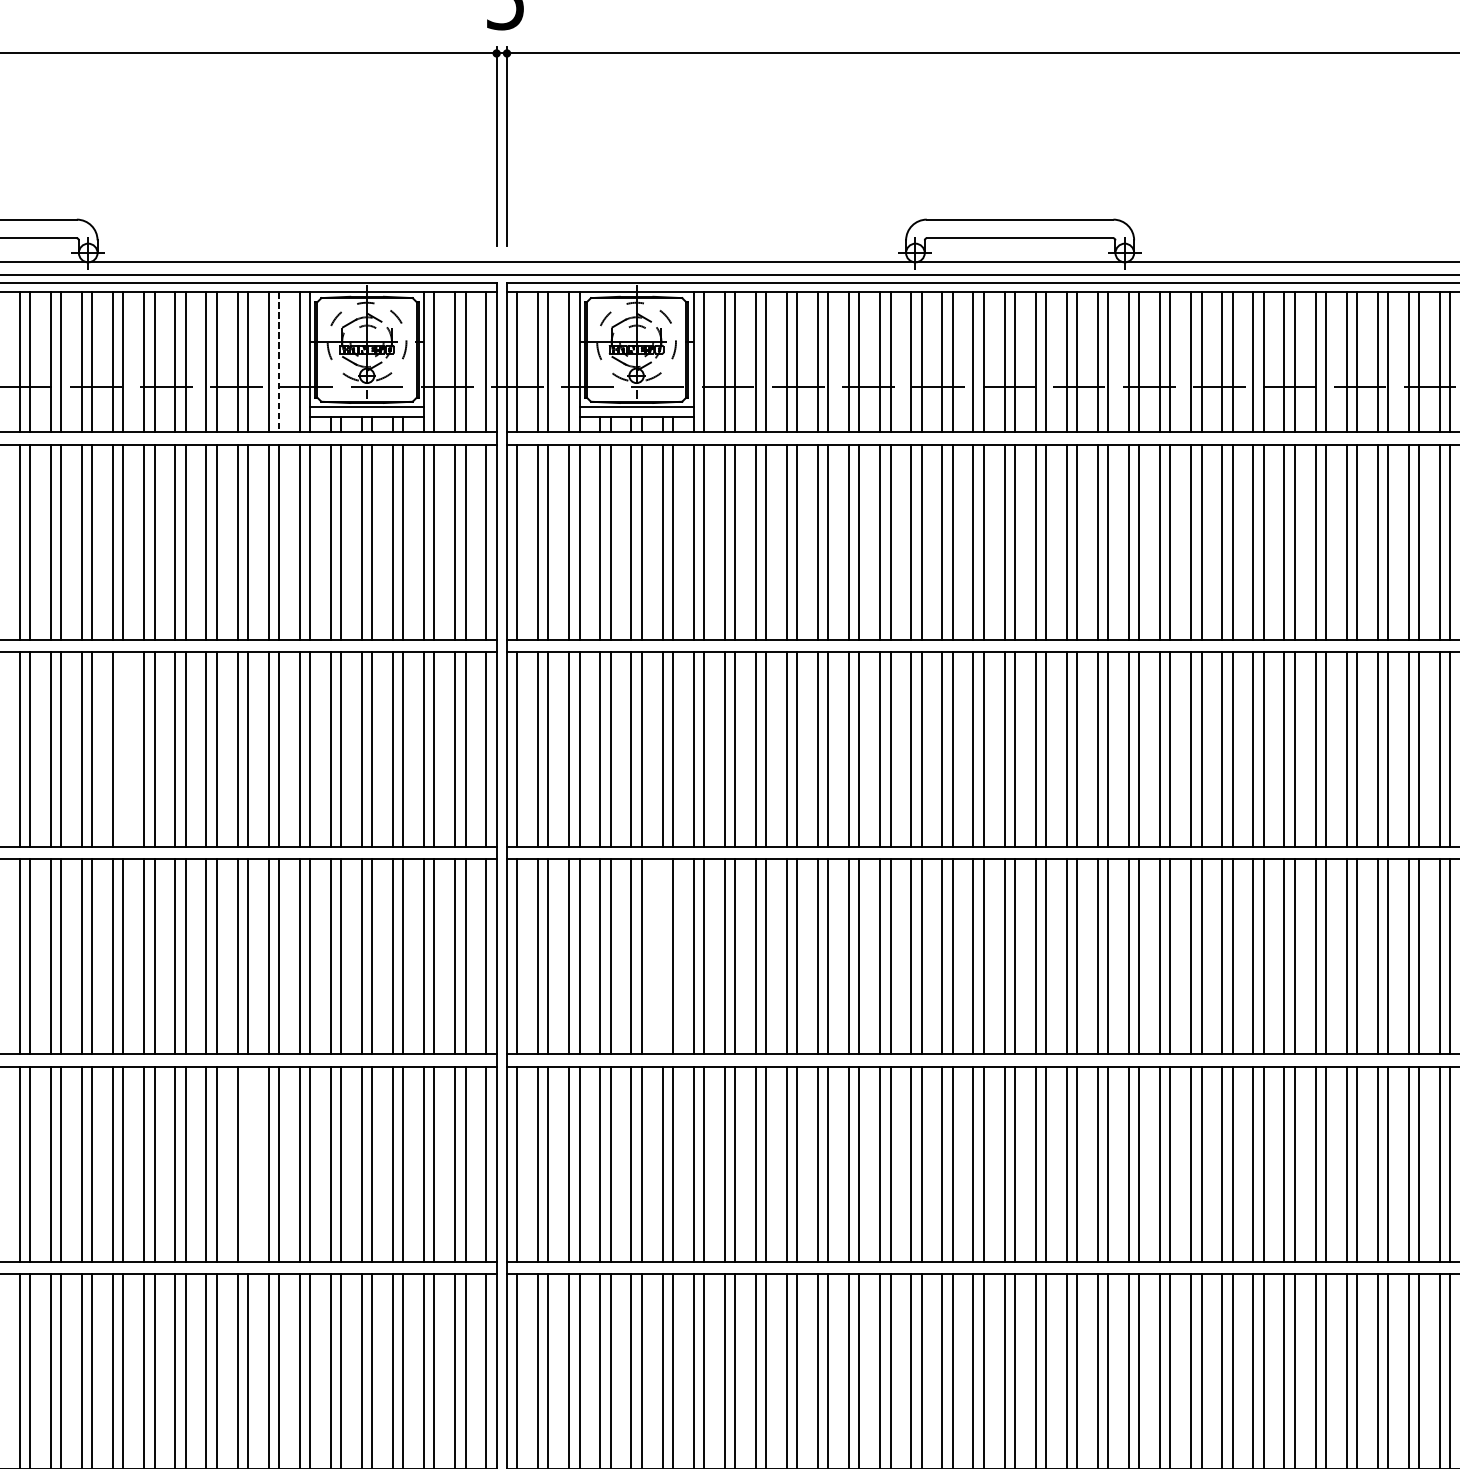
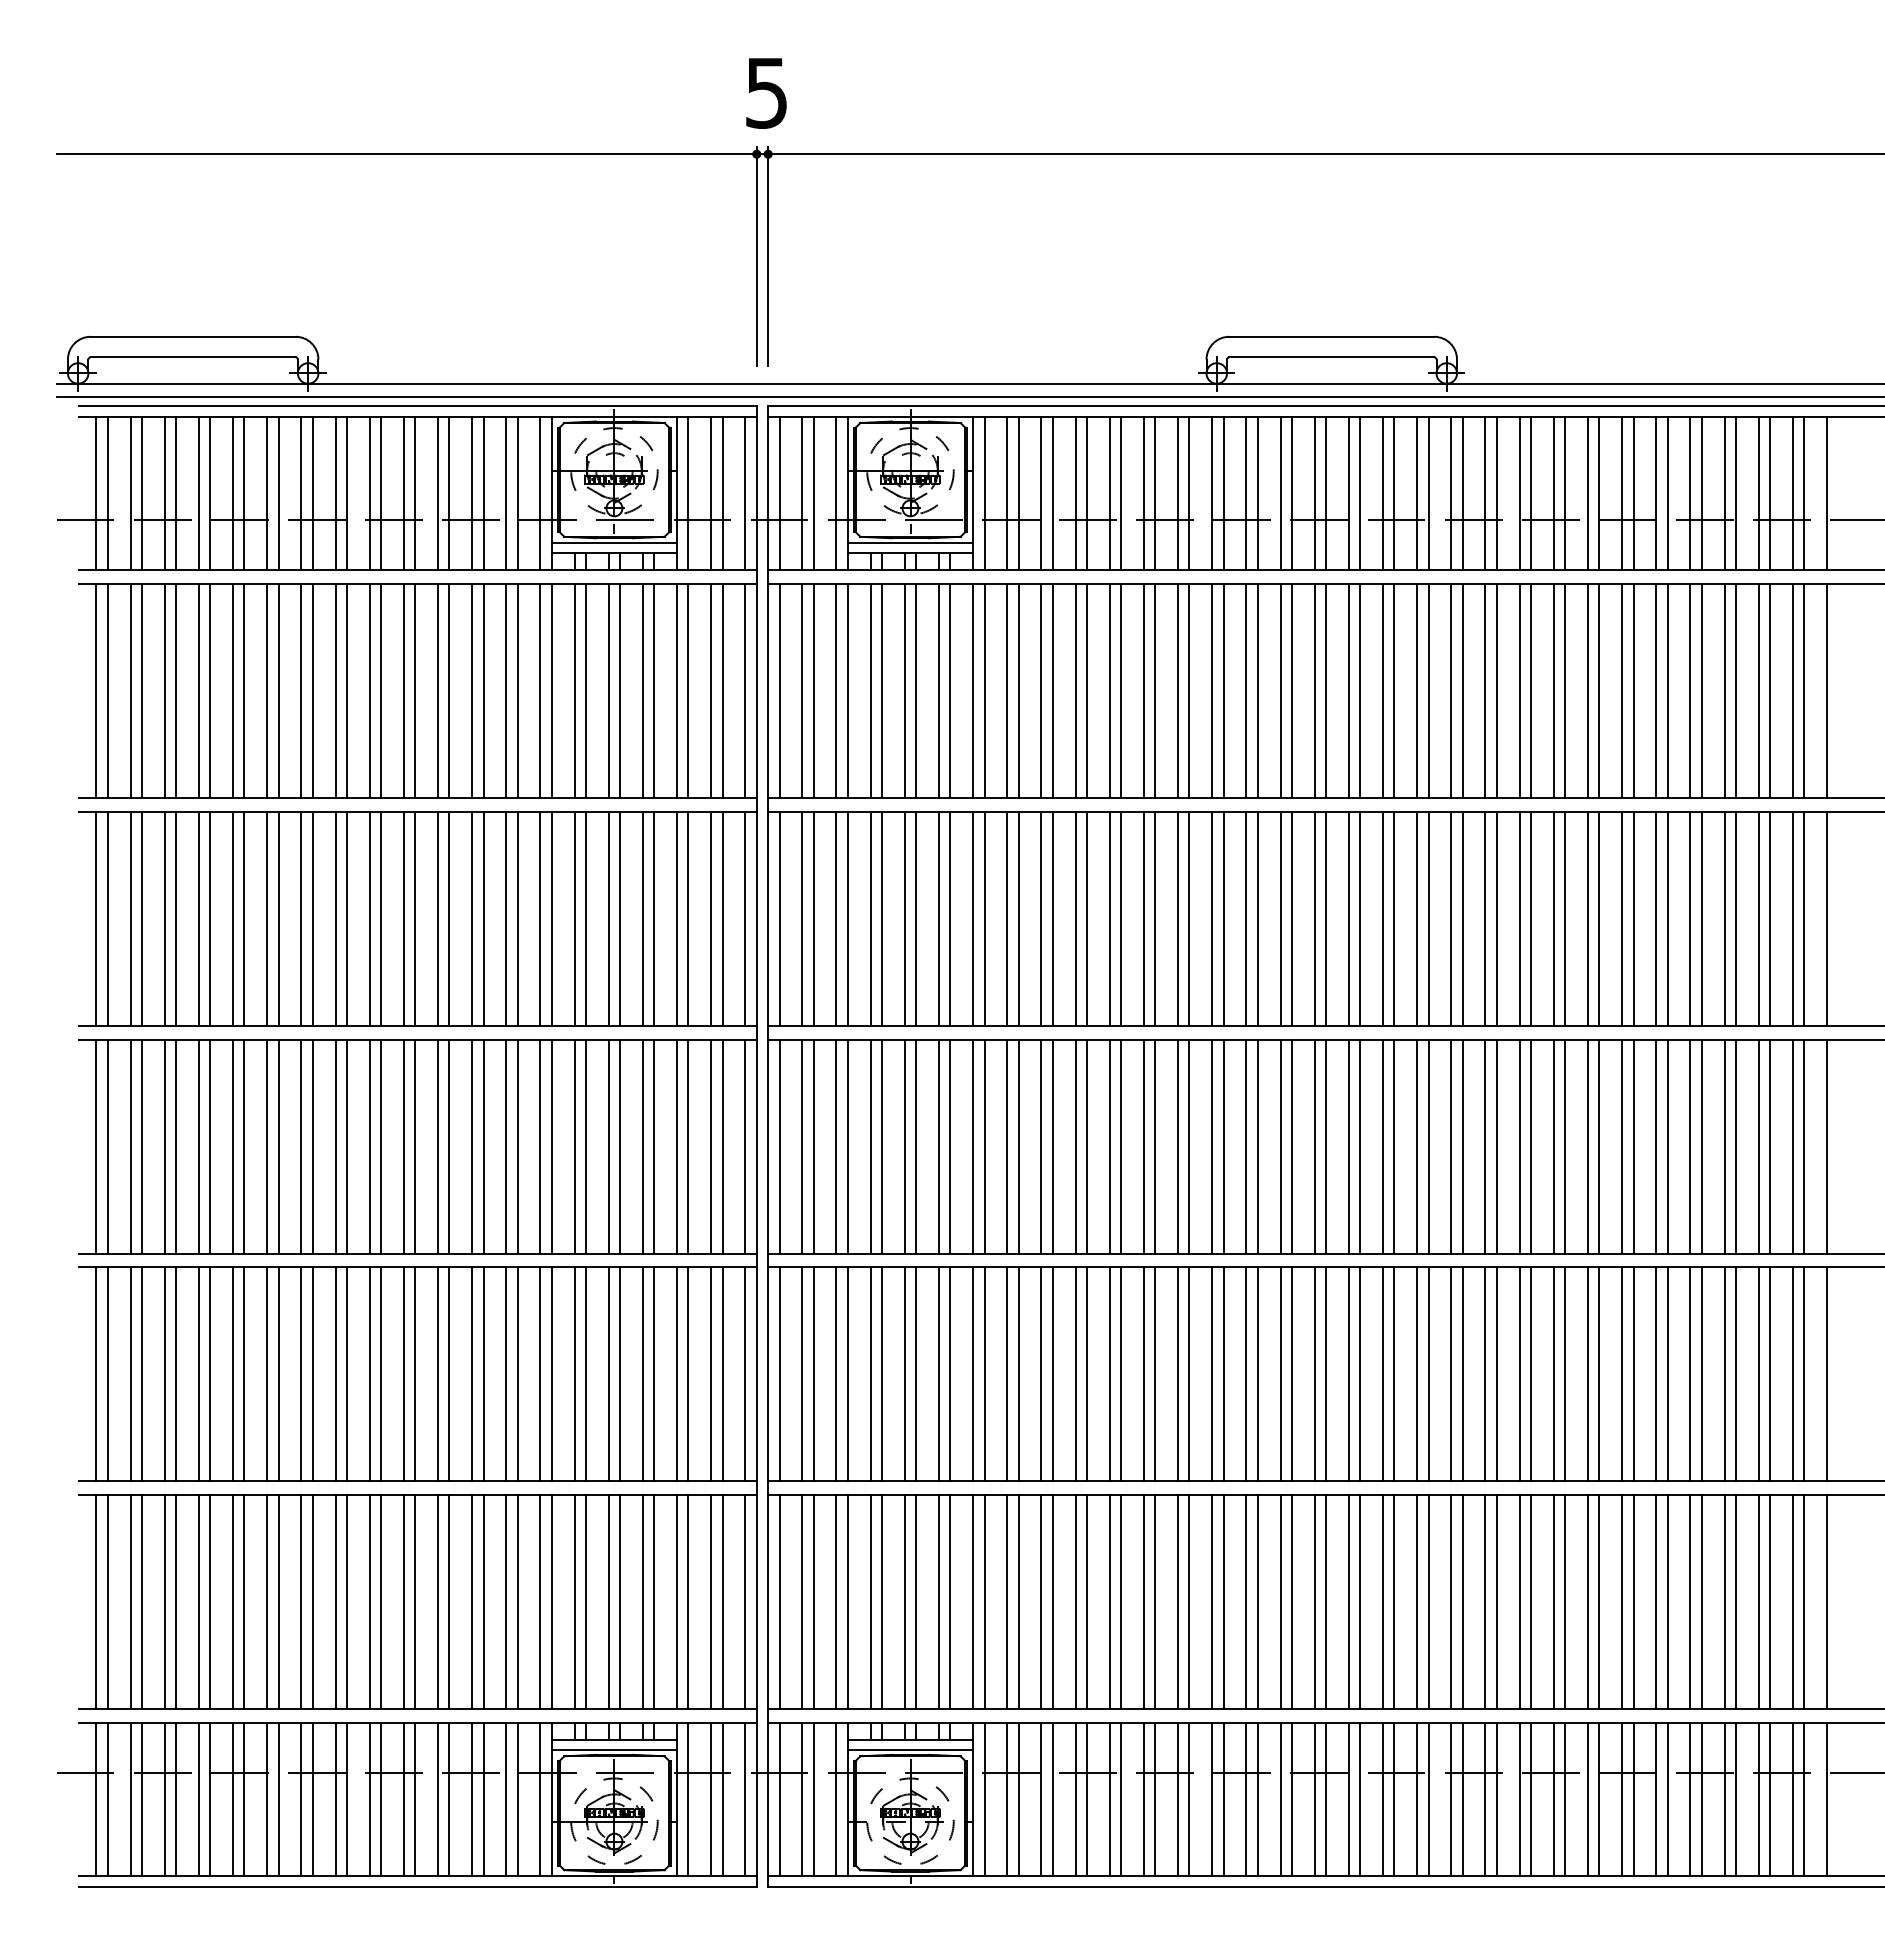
line: (278, 362) -> (517, 493), dashed -> solid
line: (123, 749) -> (346, 918), added
line: (662, 956) -> (938, 1146), added
line: (247, 1164) -> (483, 1374), added

